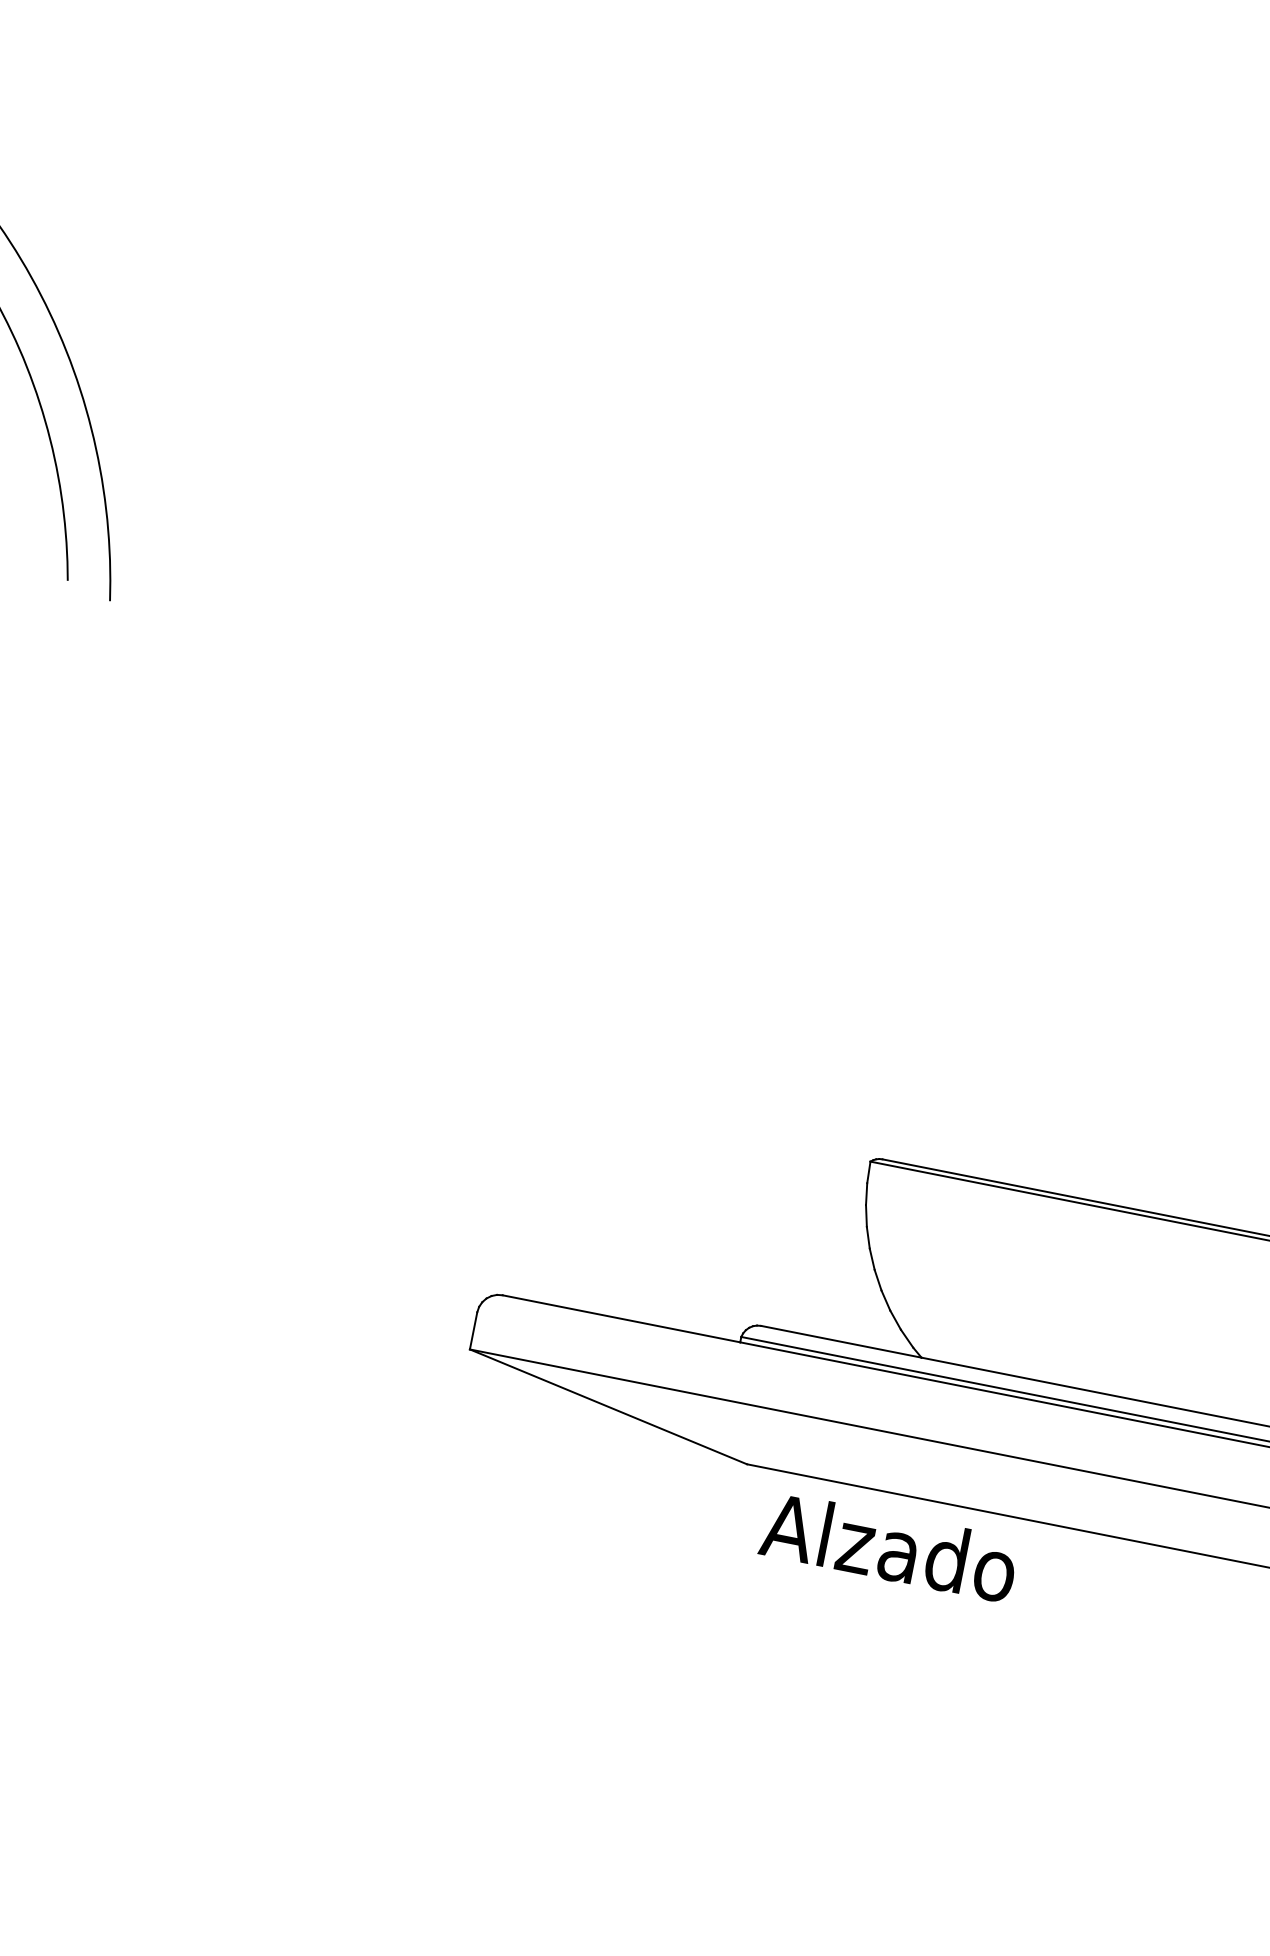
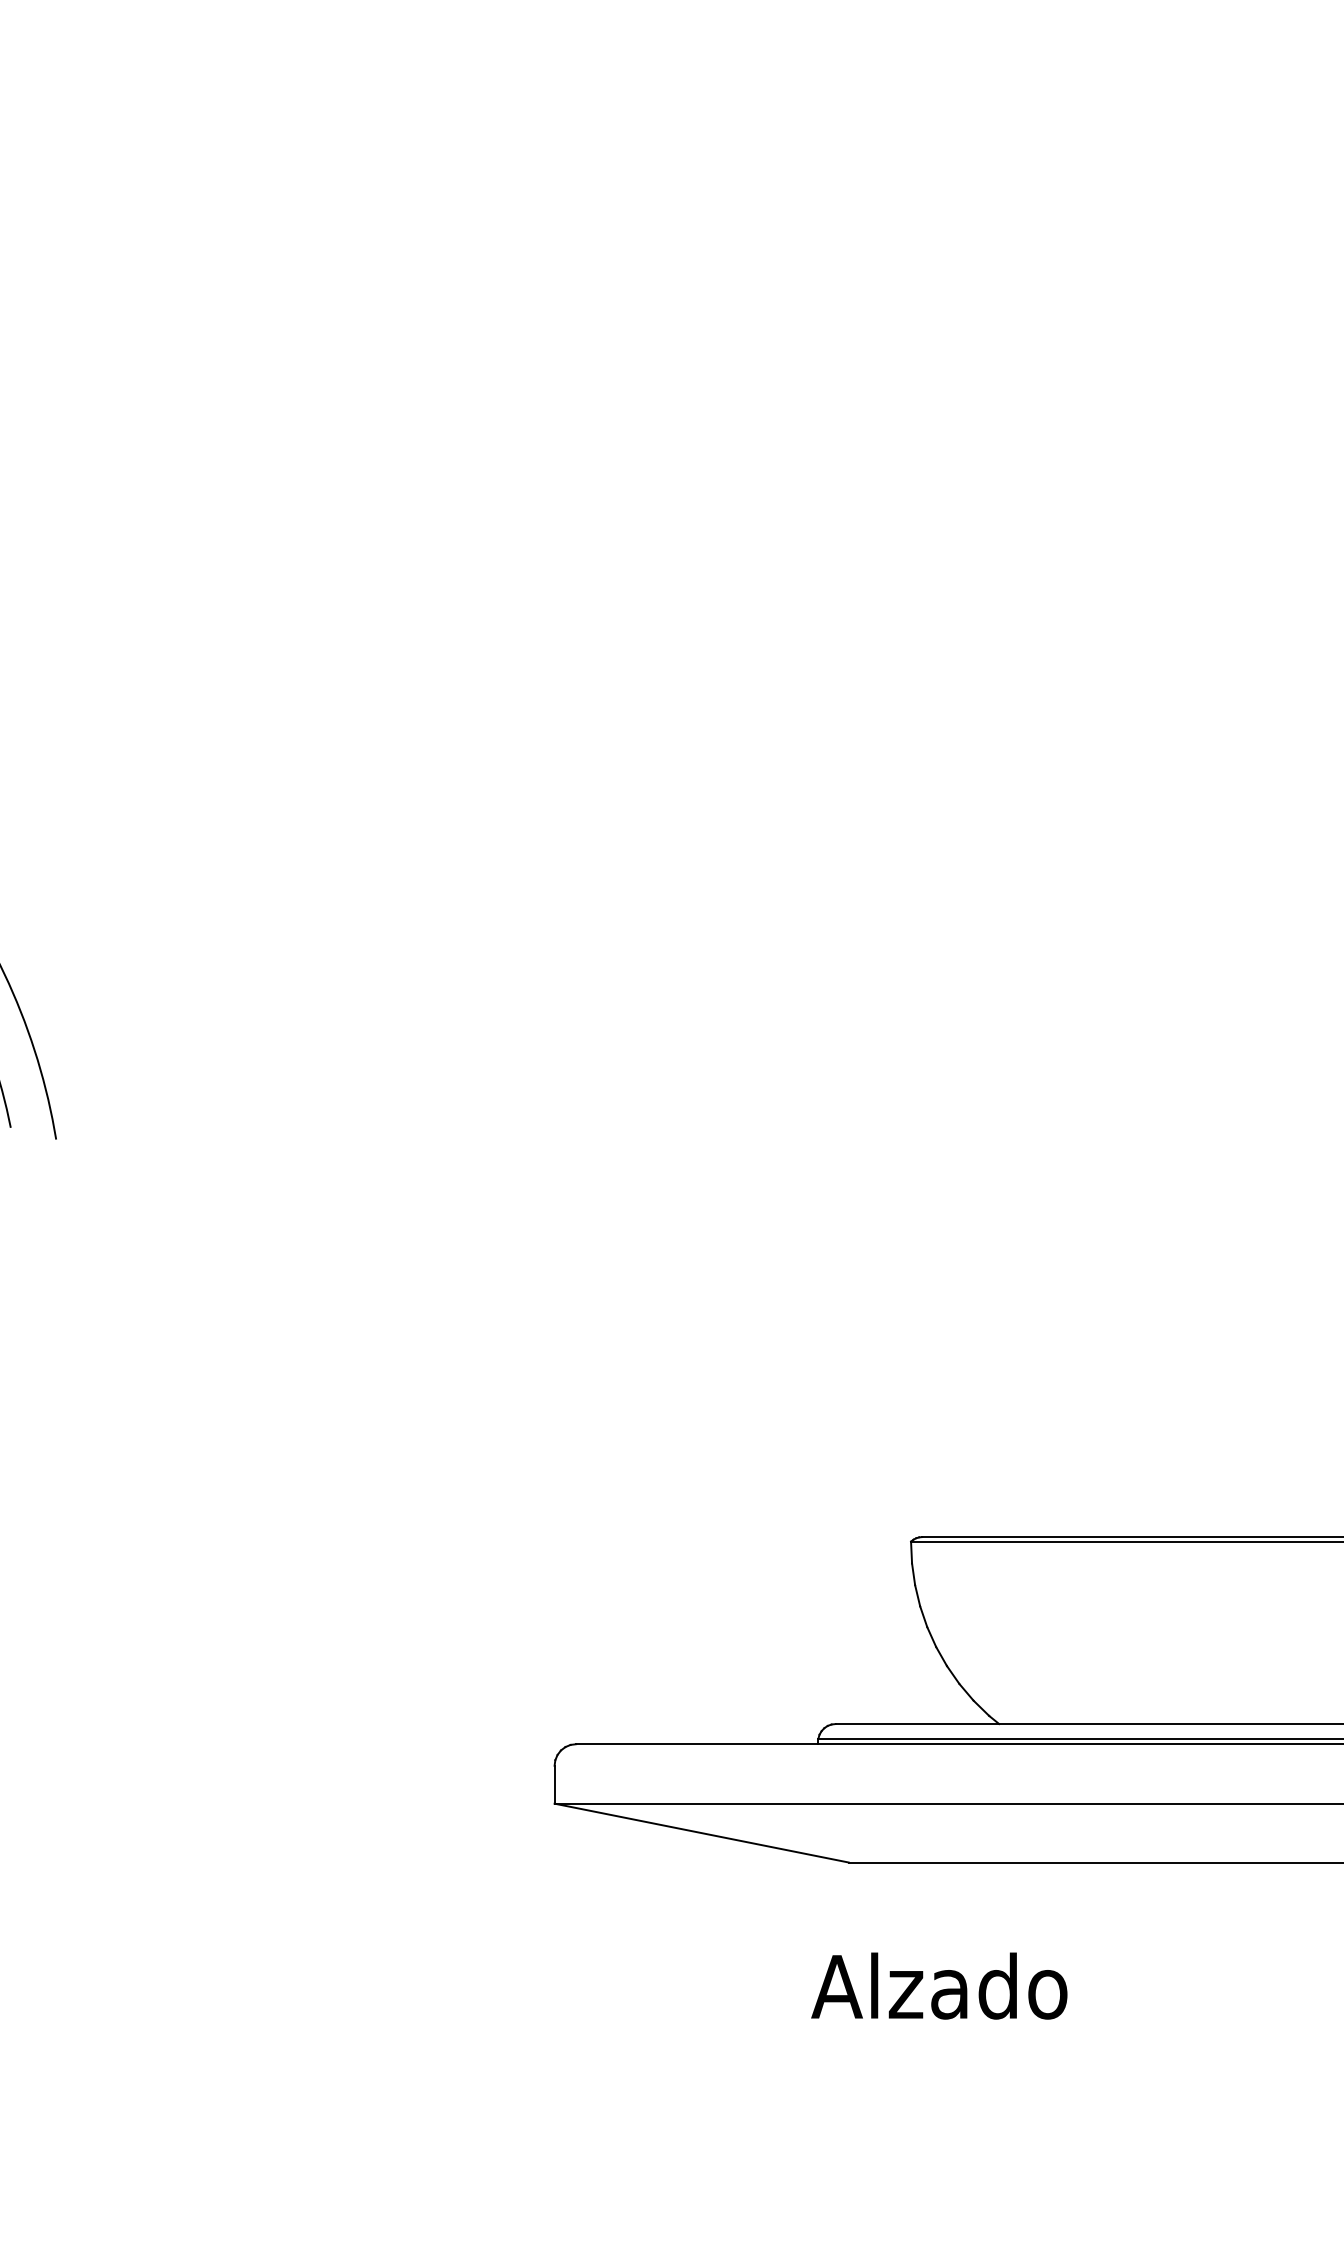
text: (889, 1546) -> (939, 1985), moved

